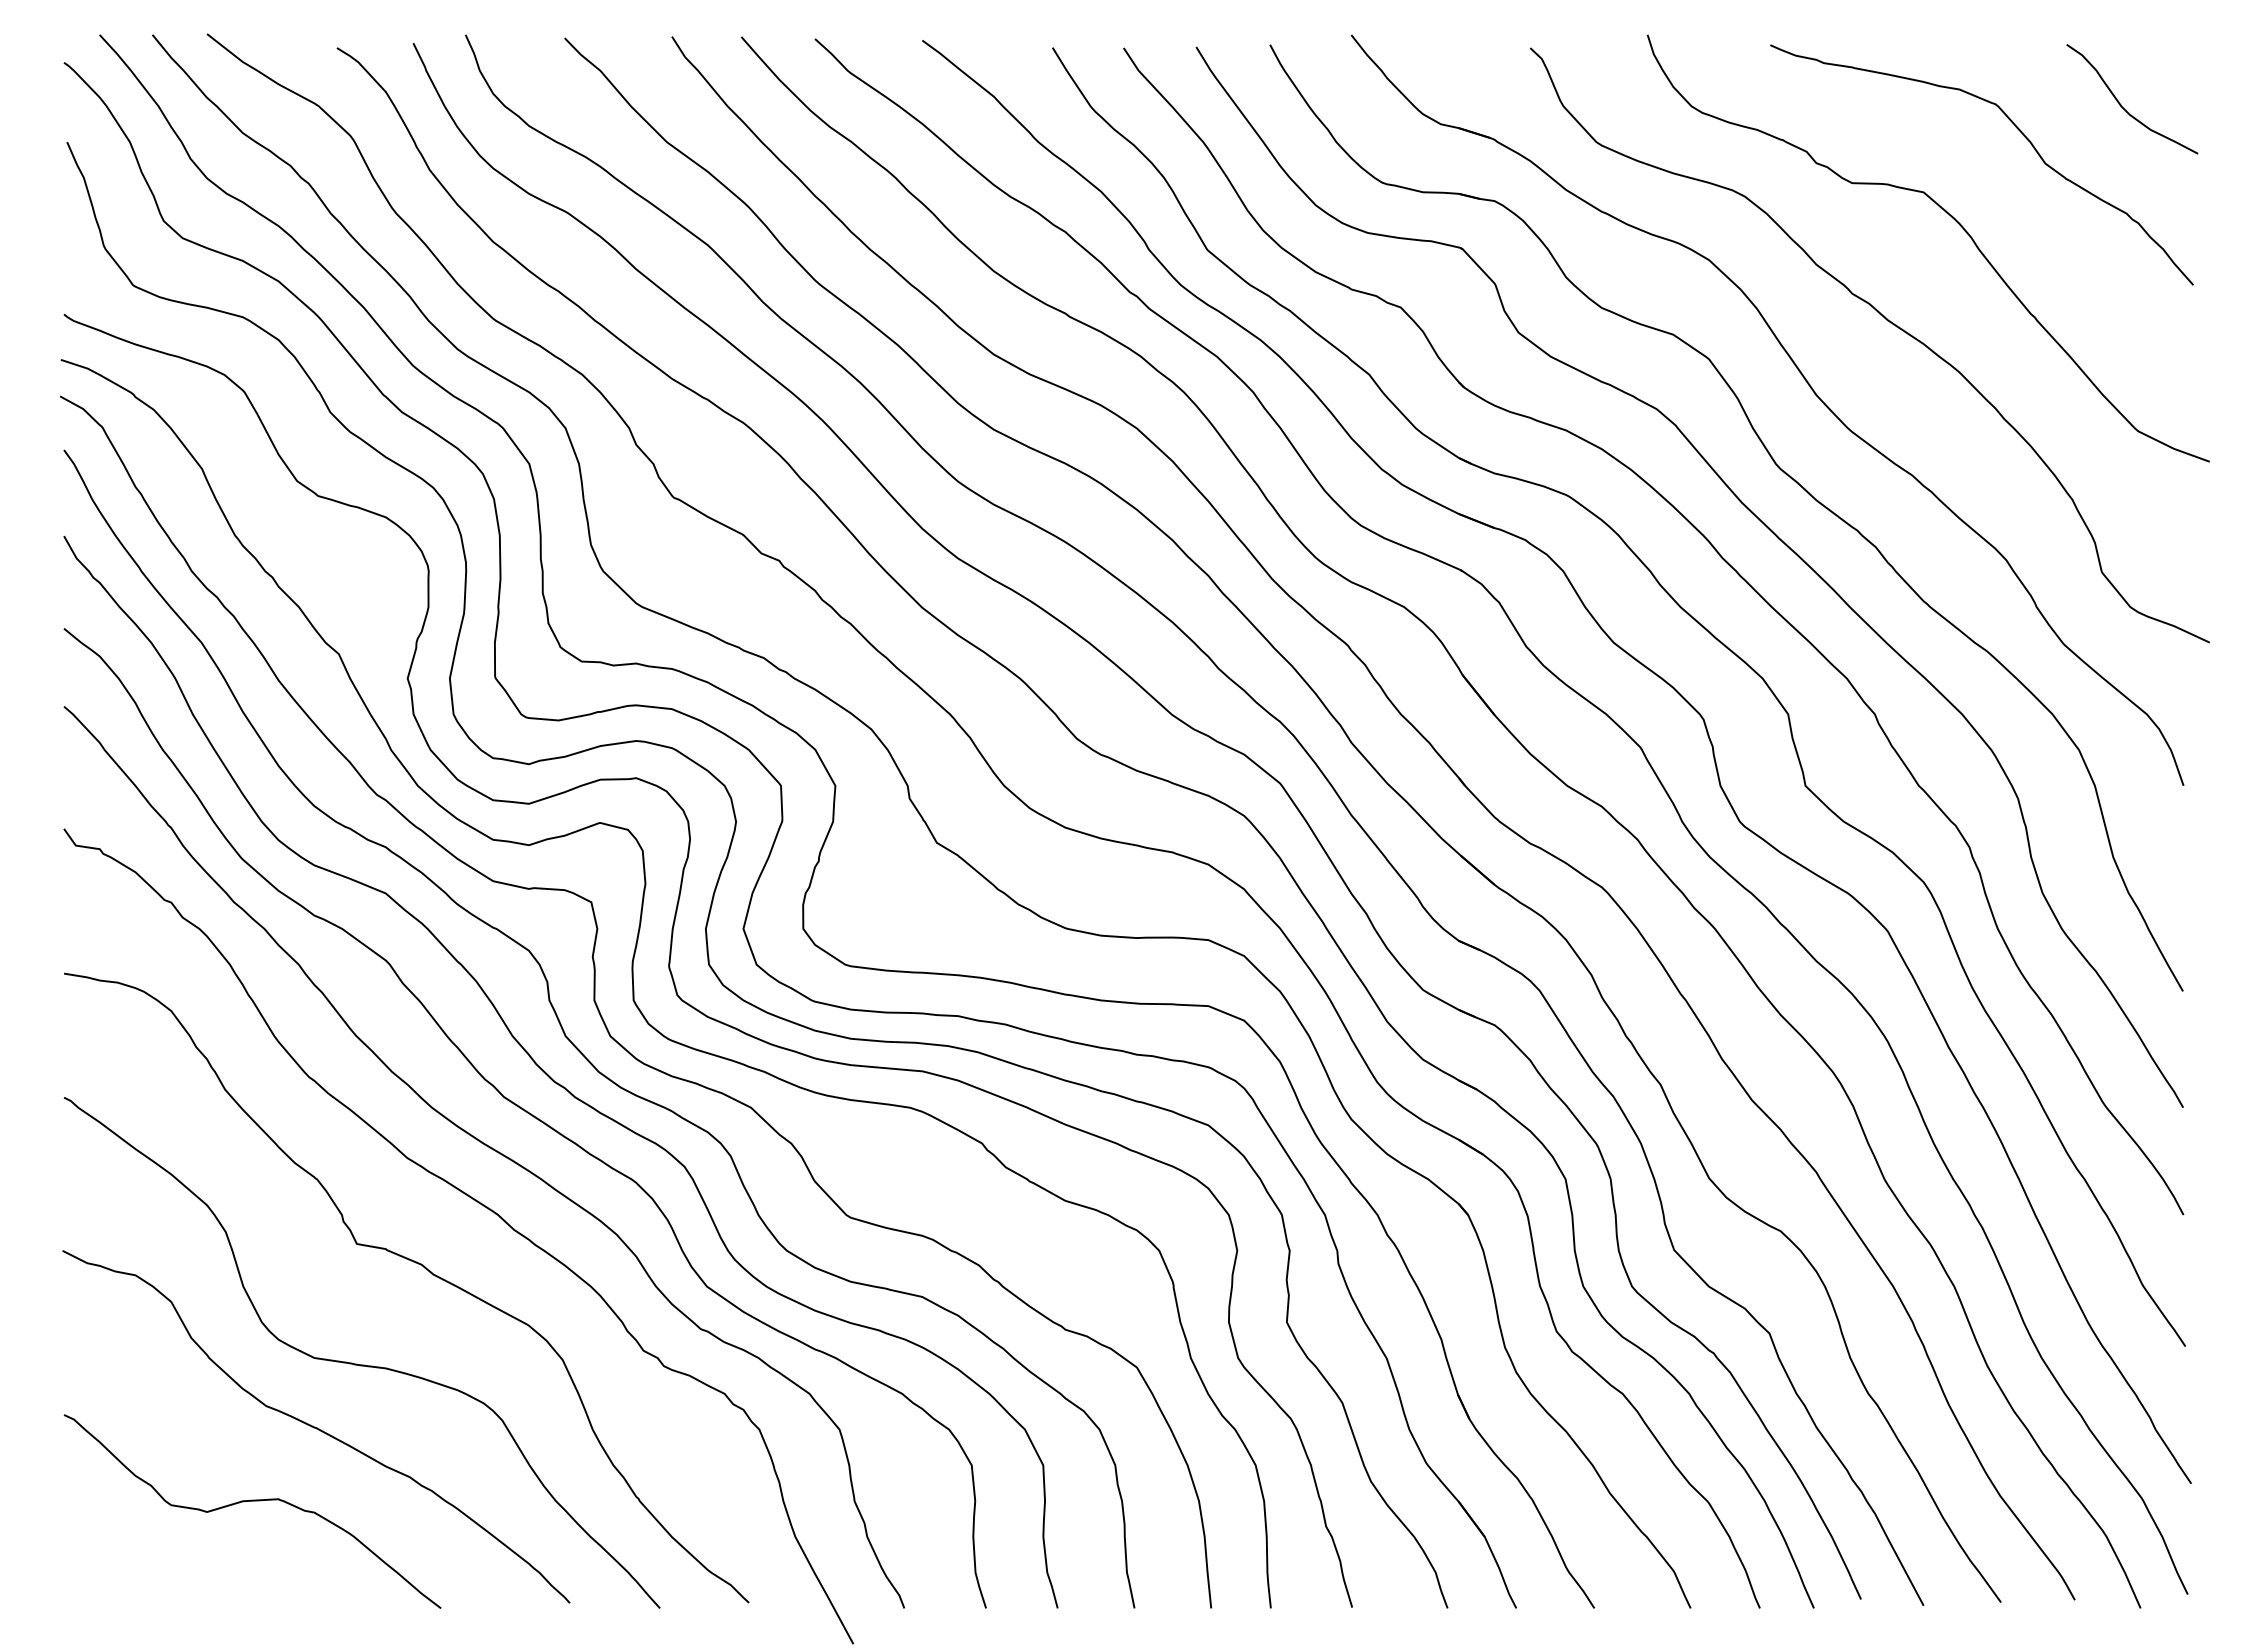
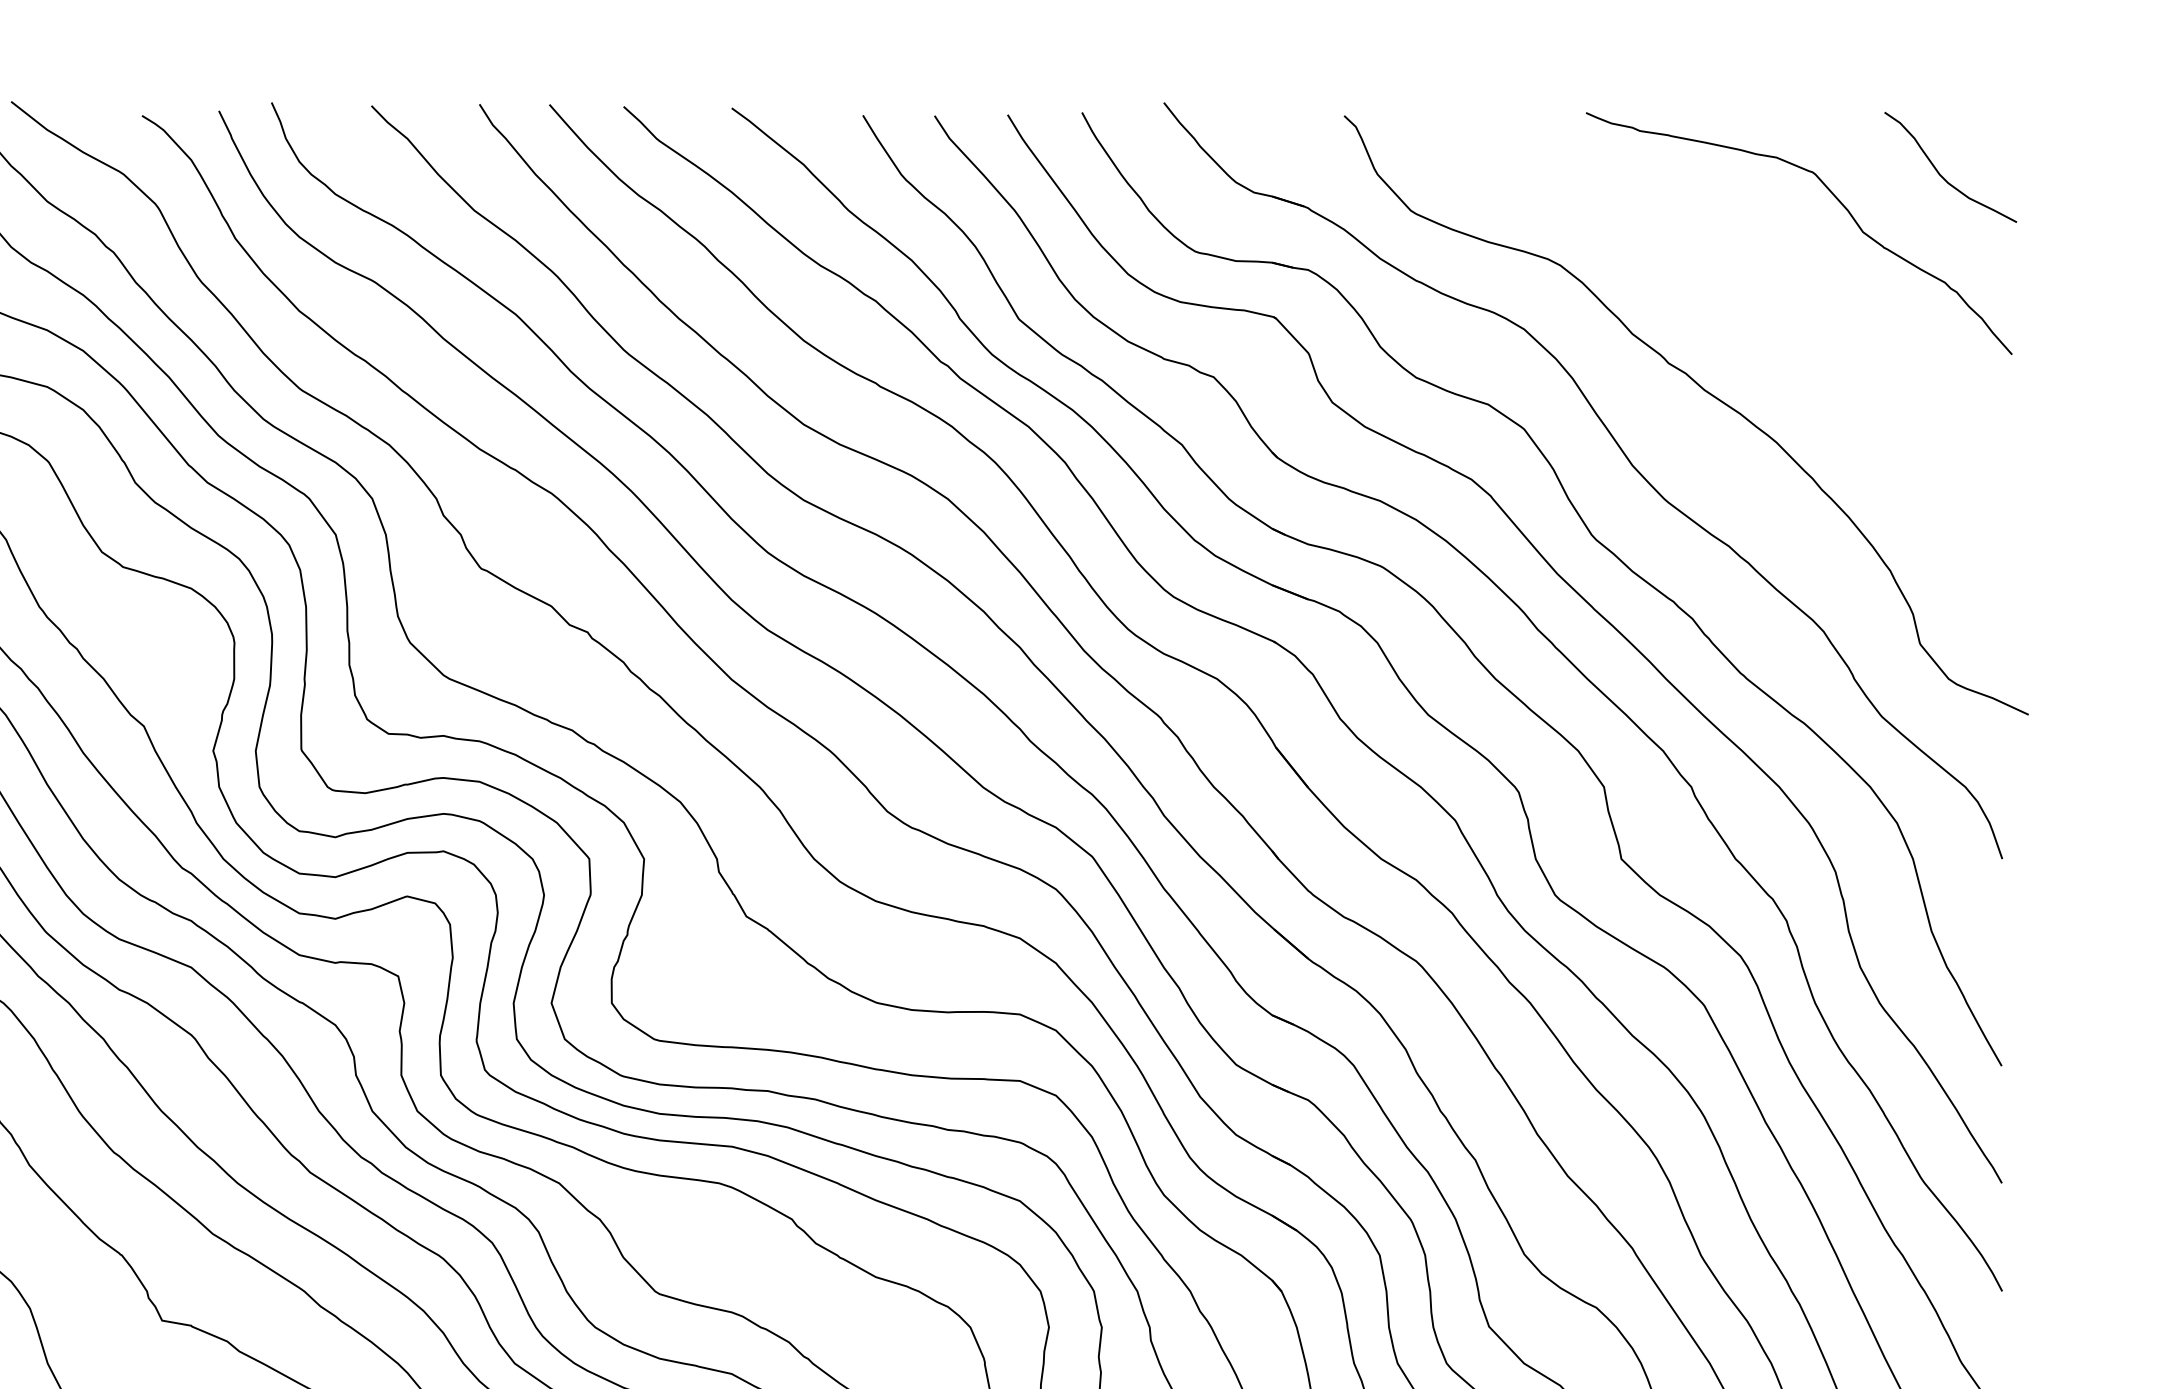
curve: (1954, 220) -> (1771, 289), removed

